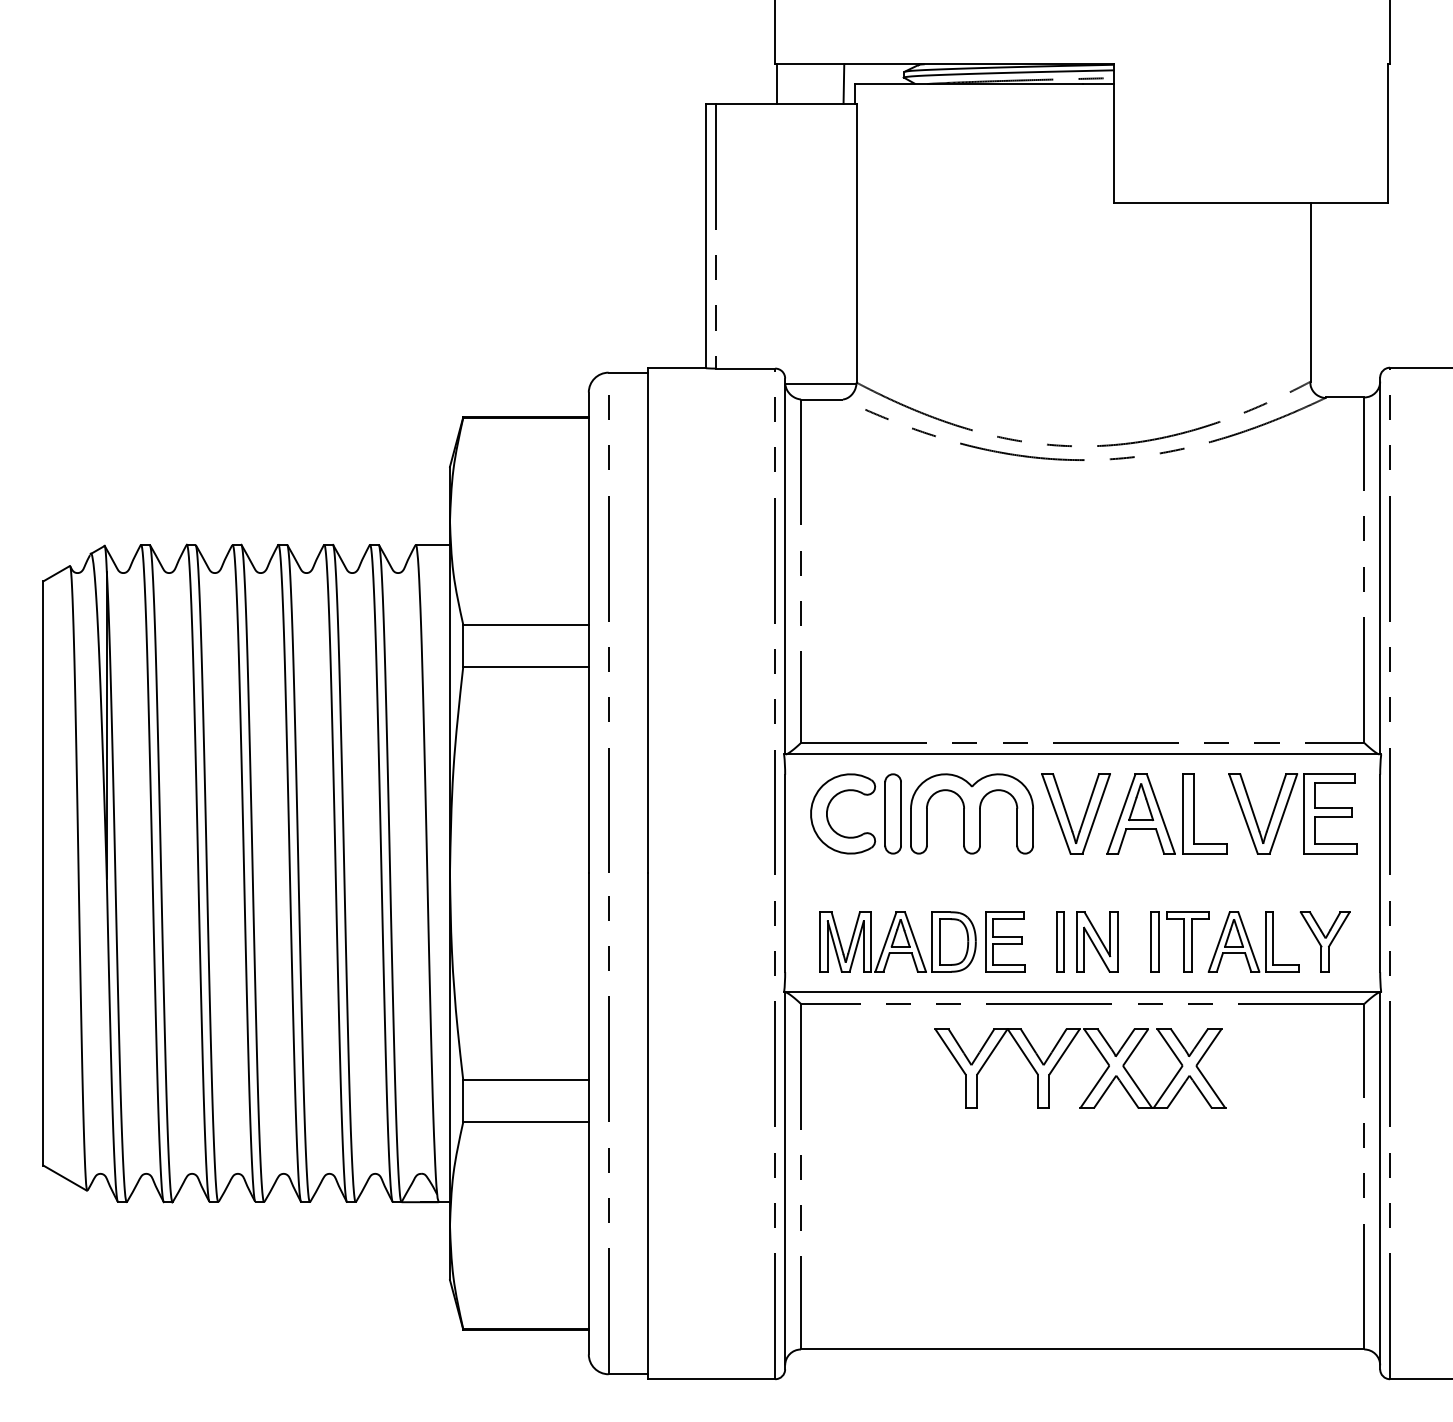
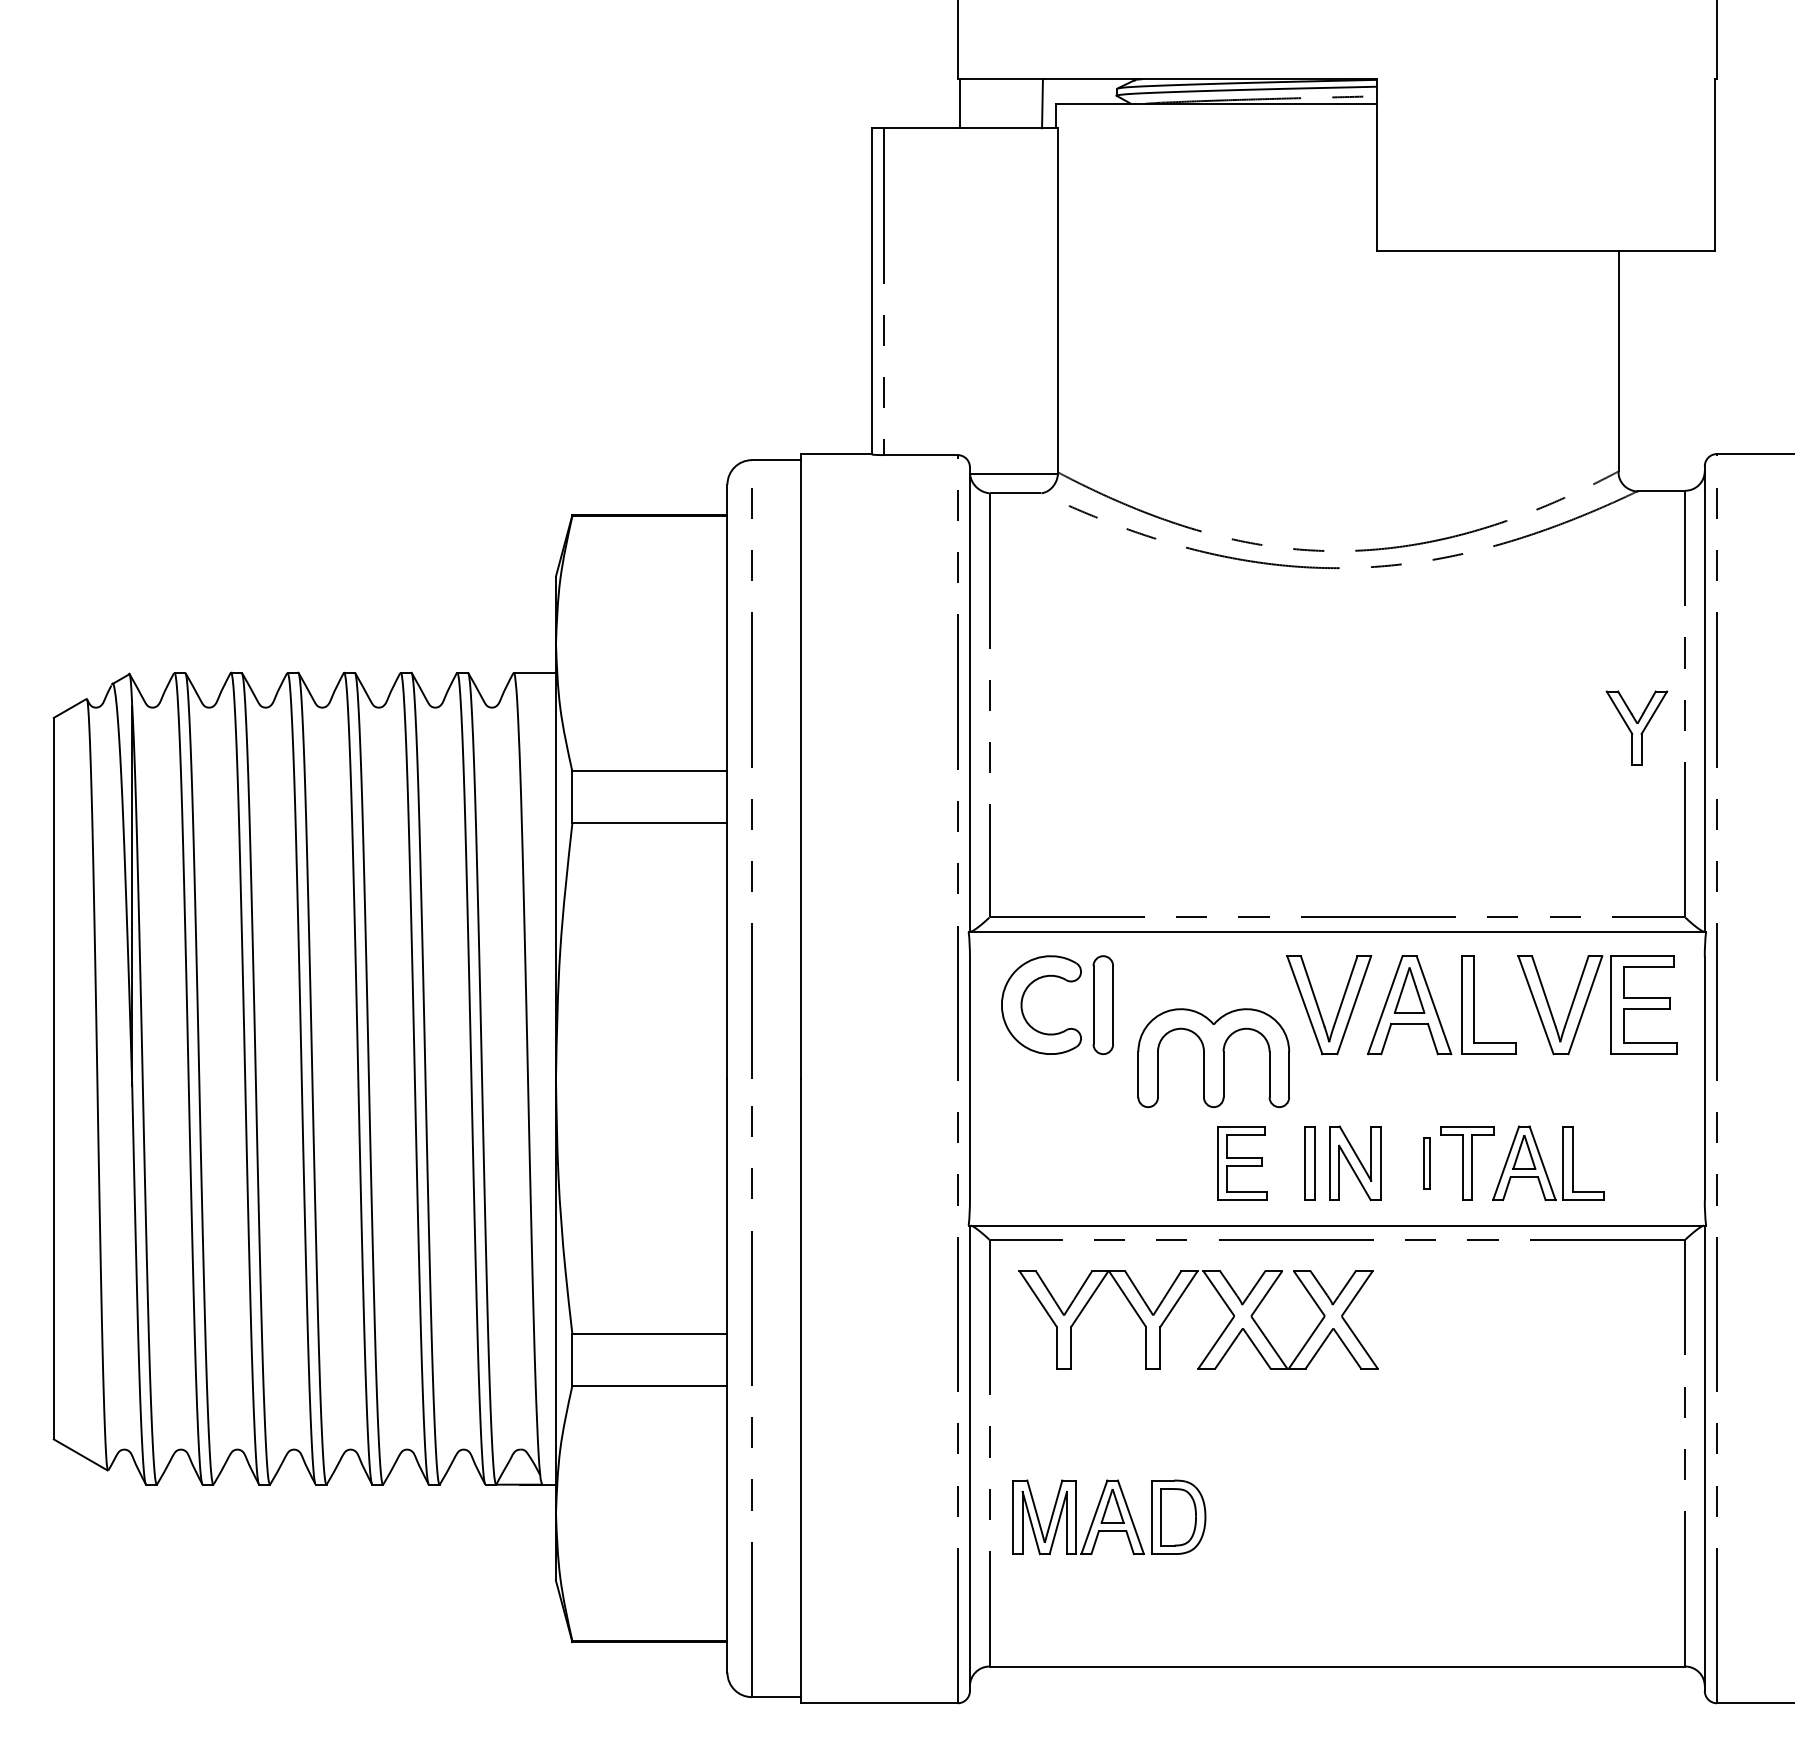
part: (971, 813) -> (1213, 1057), moved
part: (1324, 941) -> (1636, 727), moved
part: (898, 942) -> (1109, 1517), moved
part: (1154, 942) -> (1426, 1163), size x0.7
part: (1063, 1055) -> (1177, 1303), moved

